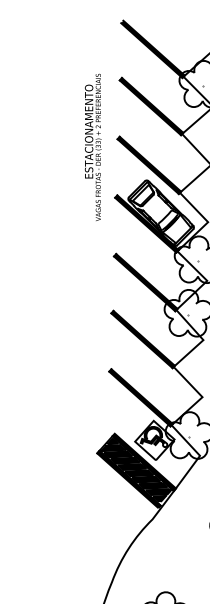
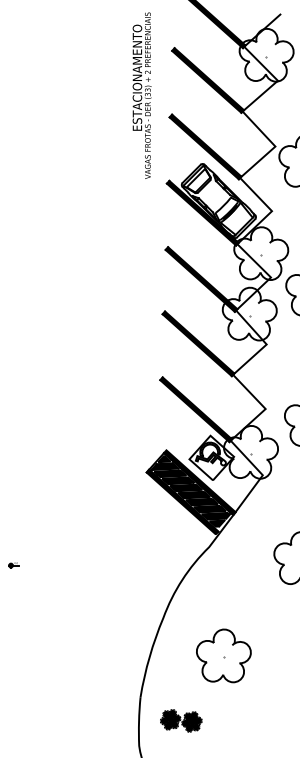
text: (92, 147) -> (141, 95), moved

